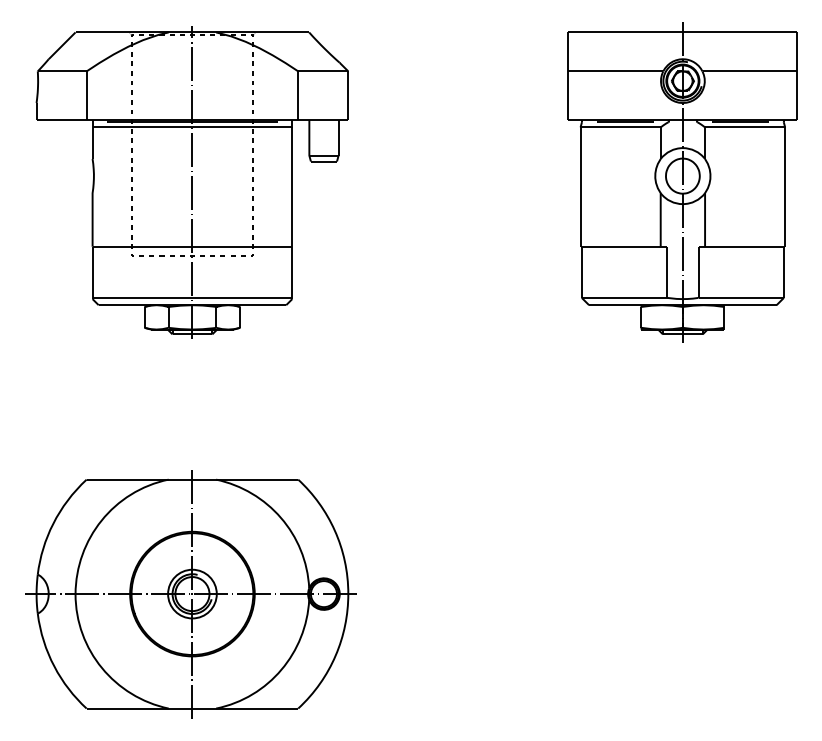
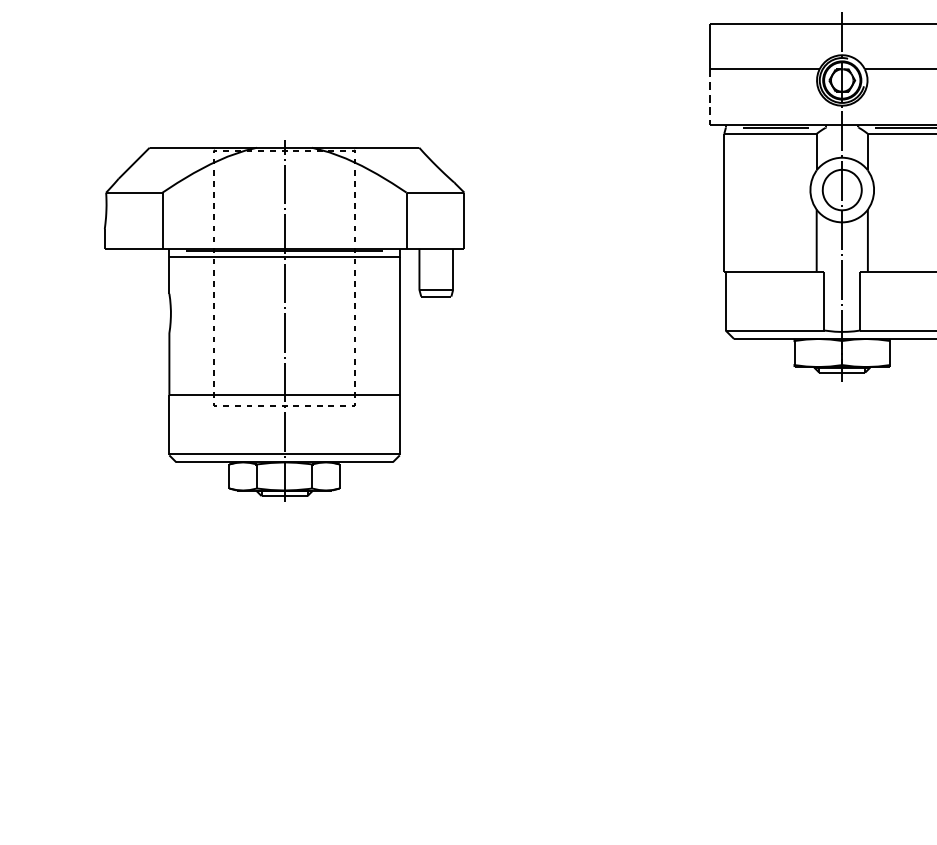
line: (568, 96) -> (710, 98), solid -> dashed
part: (191, 182) -> (283, 320), moved
part: (190, 594) -> (274, 672), removed

